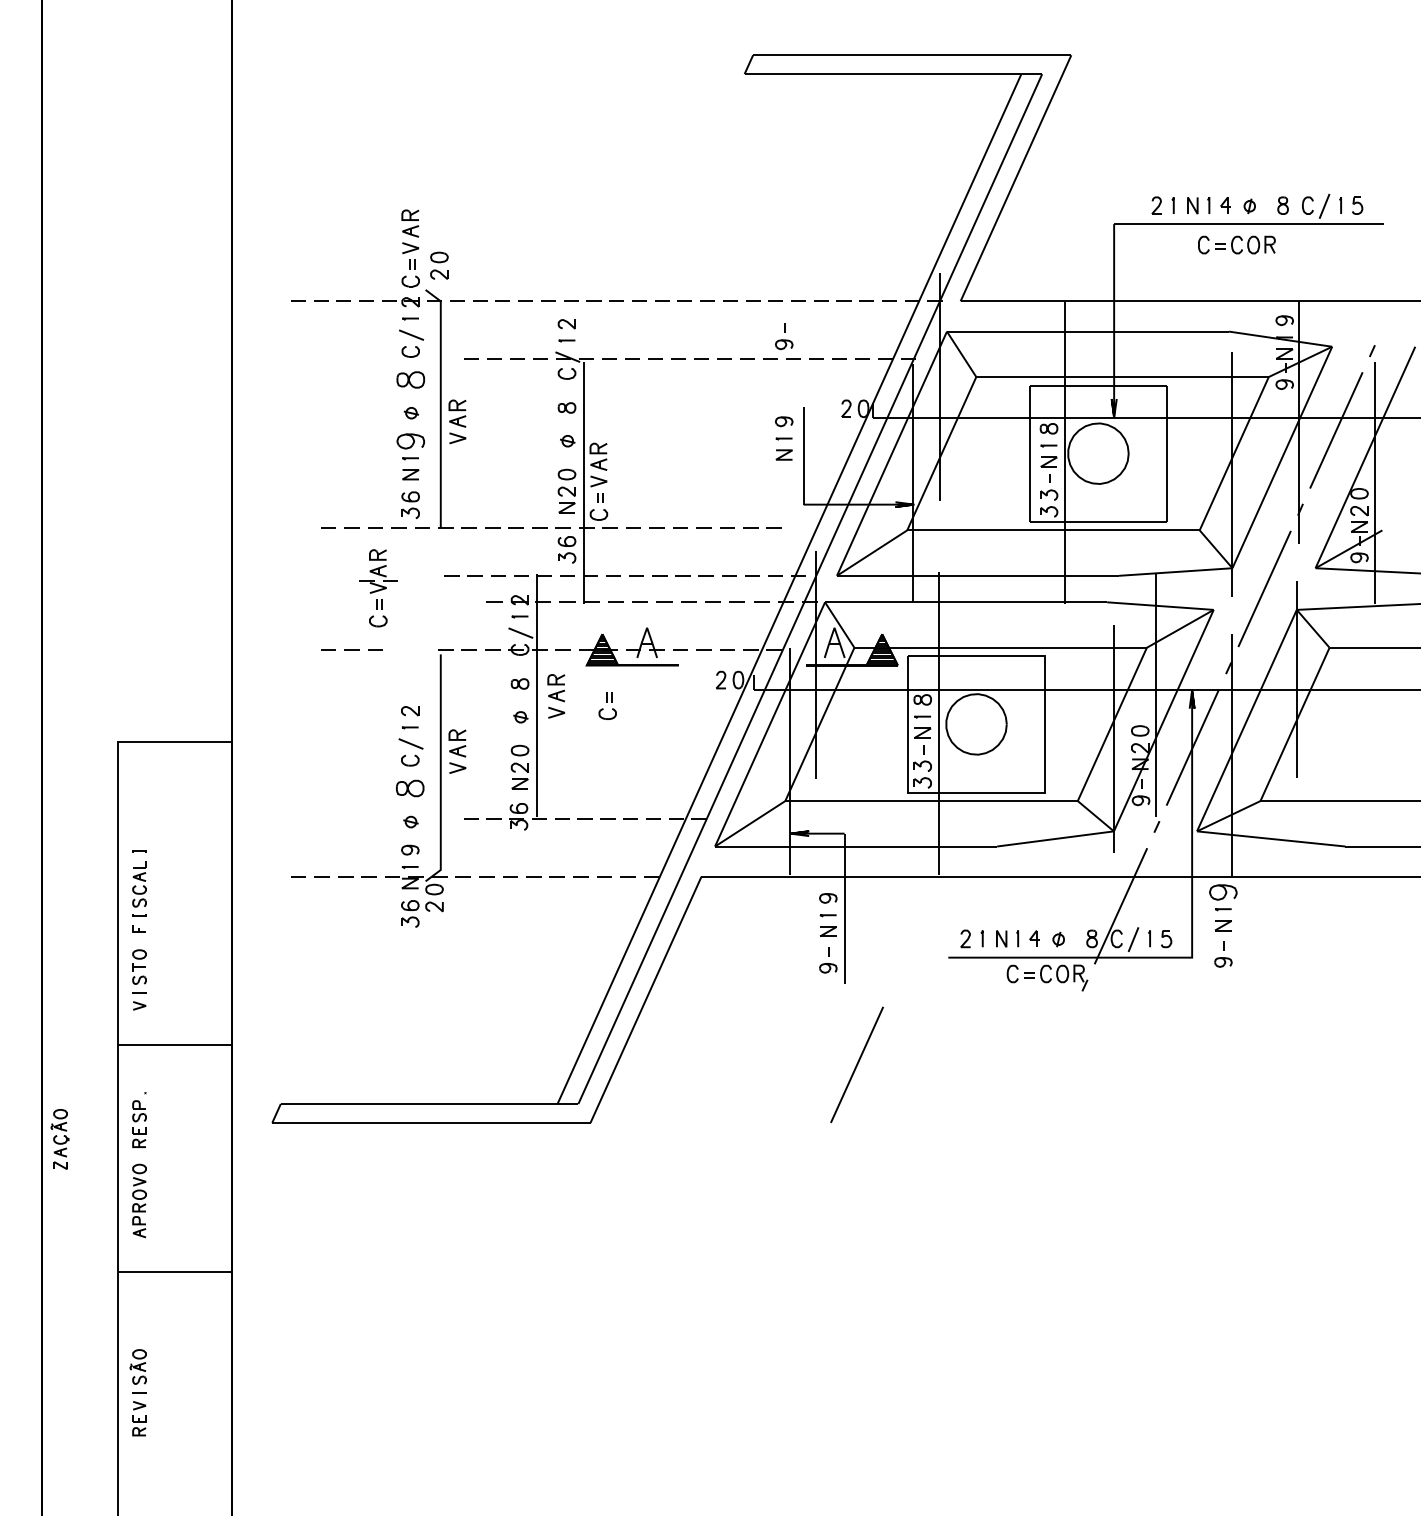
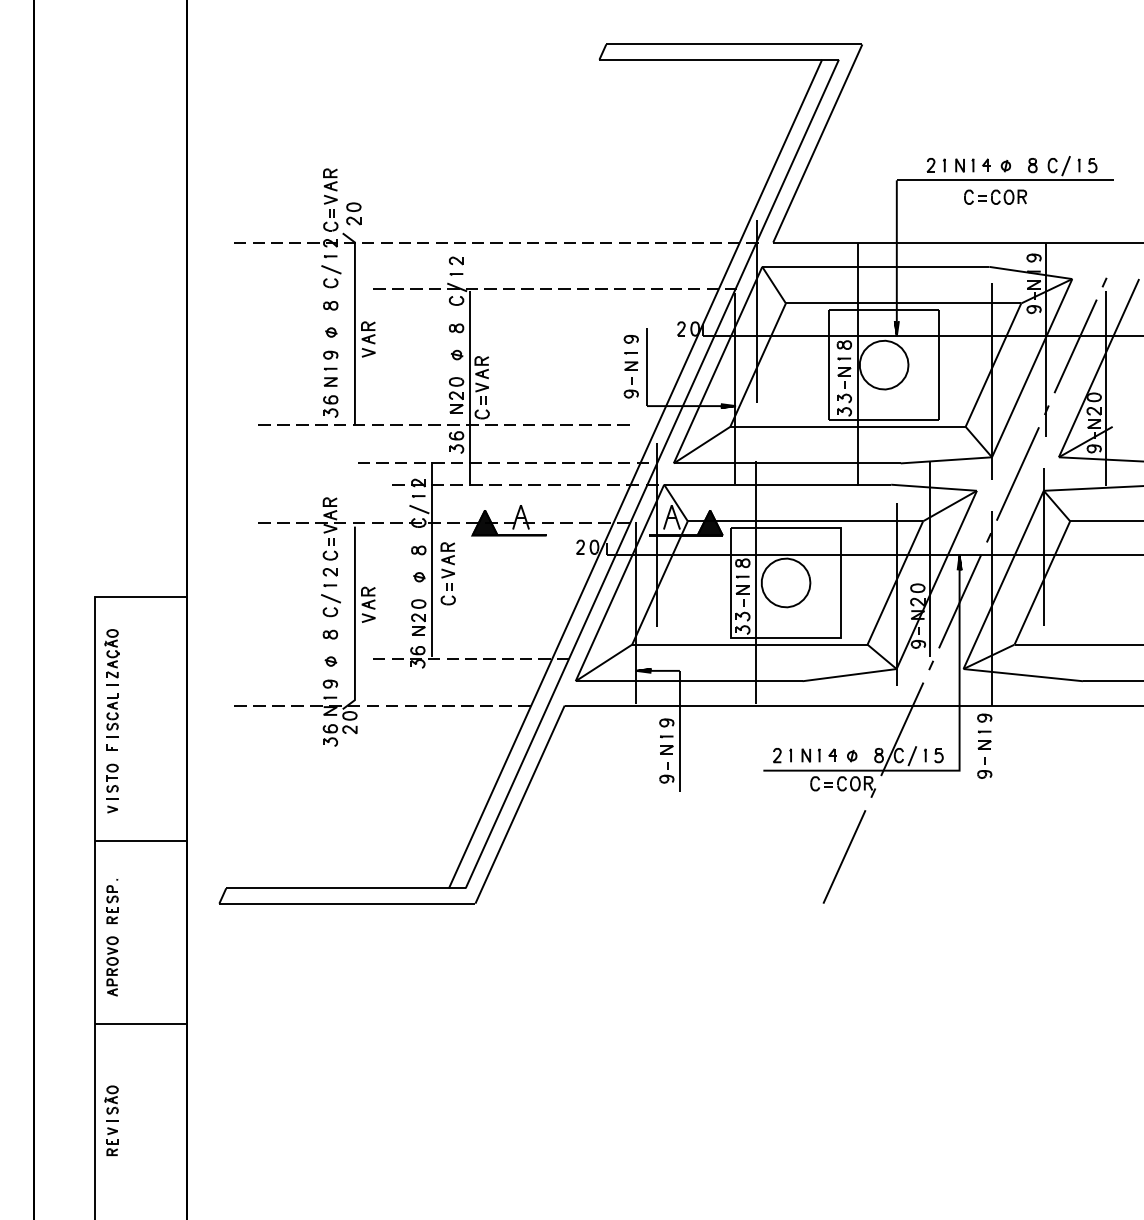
part: (784, 336) -> (631, 387), moved
part: (410, 379) -> (330, 305), size x0.62
part: (410, 441) -> (330, 355), size x0.62
part: (378, 588) -> (330, 529), moved
part: (607, 705) -> (448, 593), moved
part: (410, 788) -> (330, 634), size x0.62
part: (1223, 892) -> (984, 718), size x0.62
line: (856, 1064) -> (843, 856), moved
part: (59, 1139) -> (111, 653), moved

